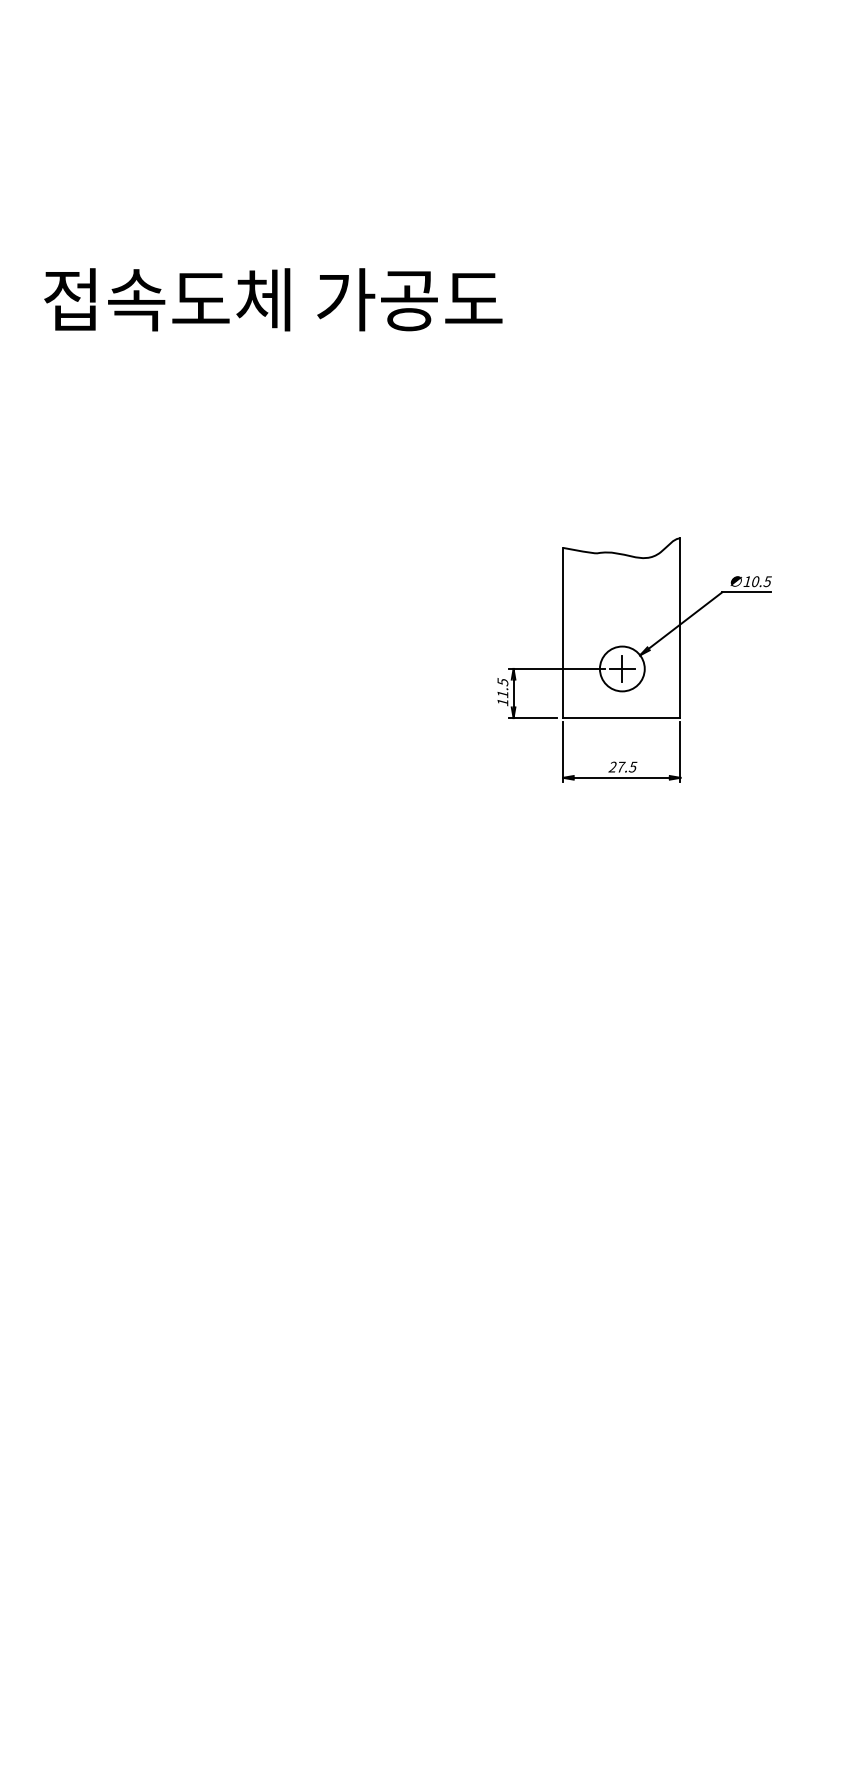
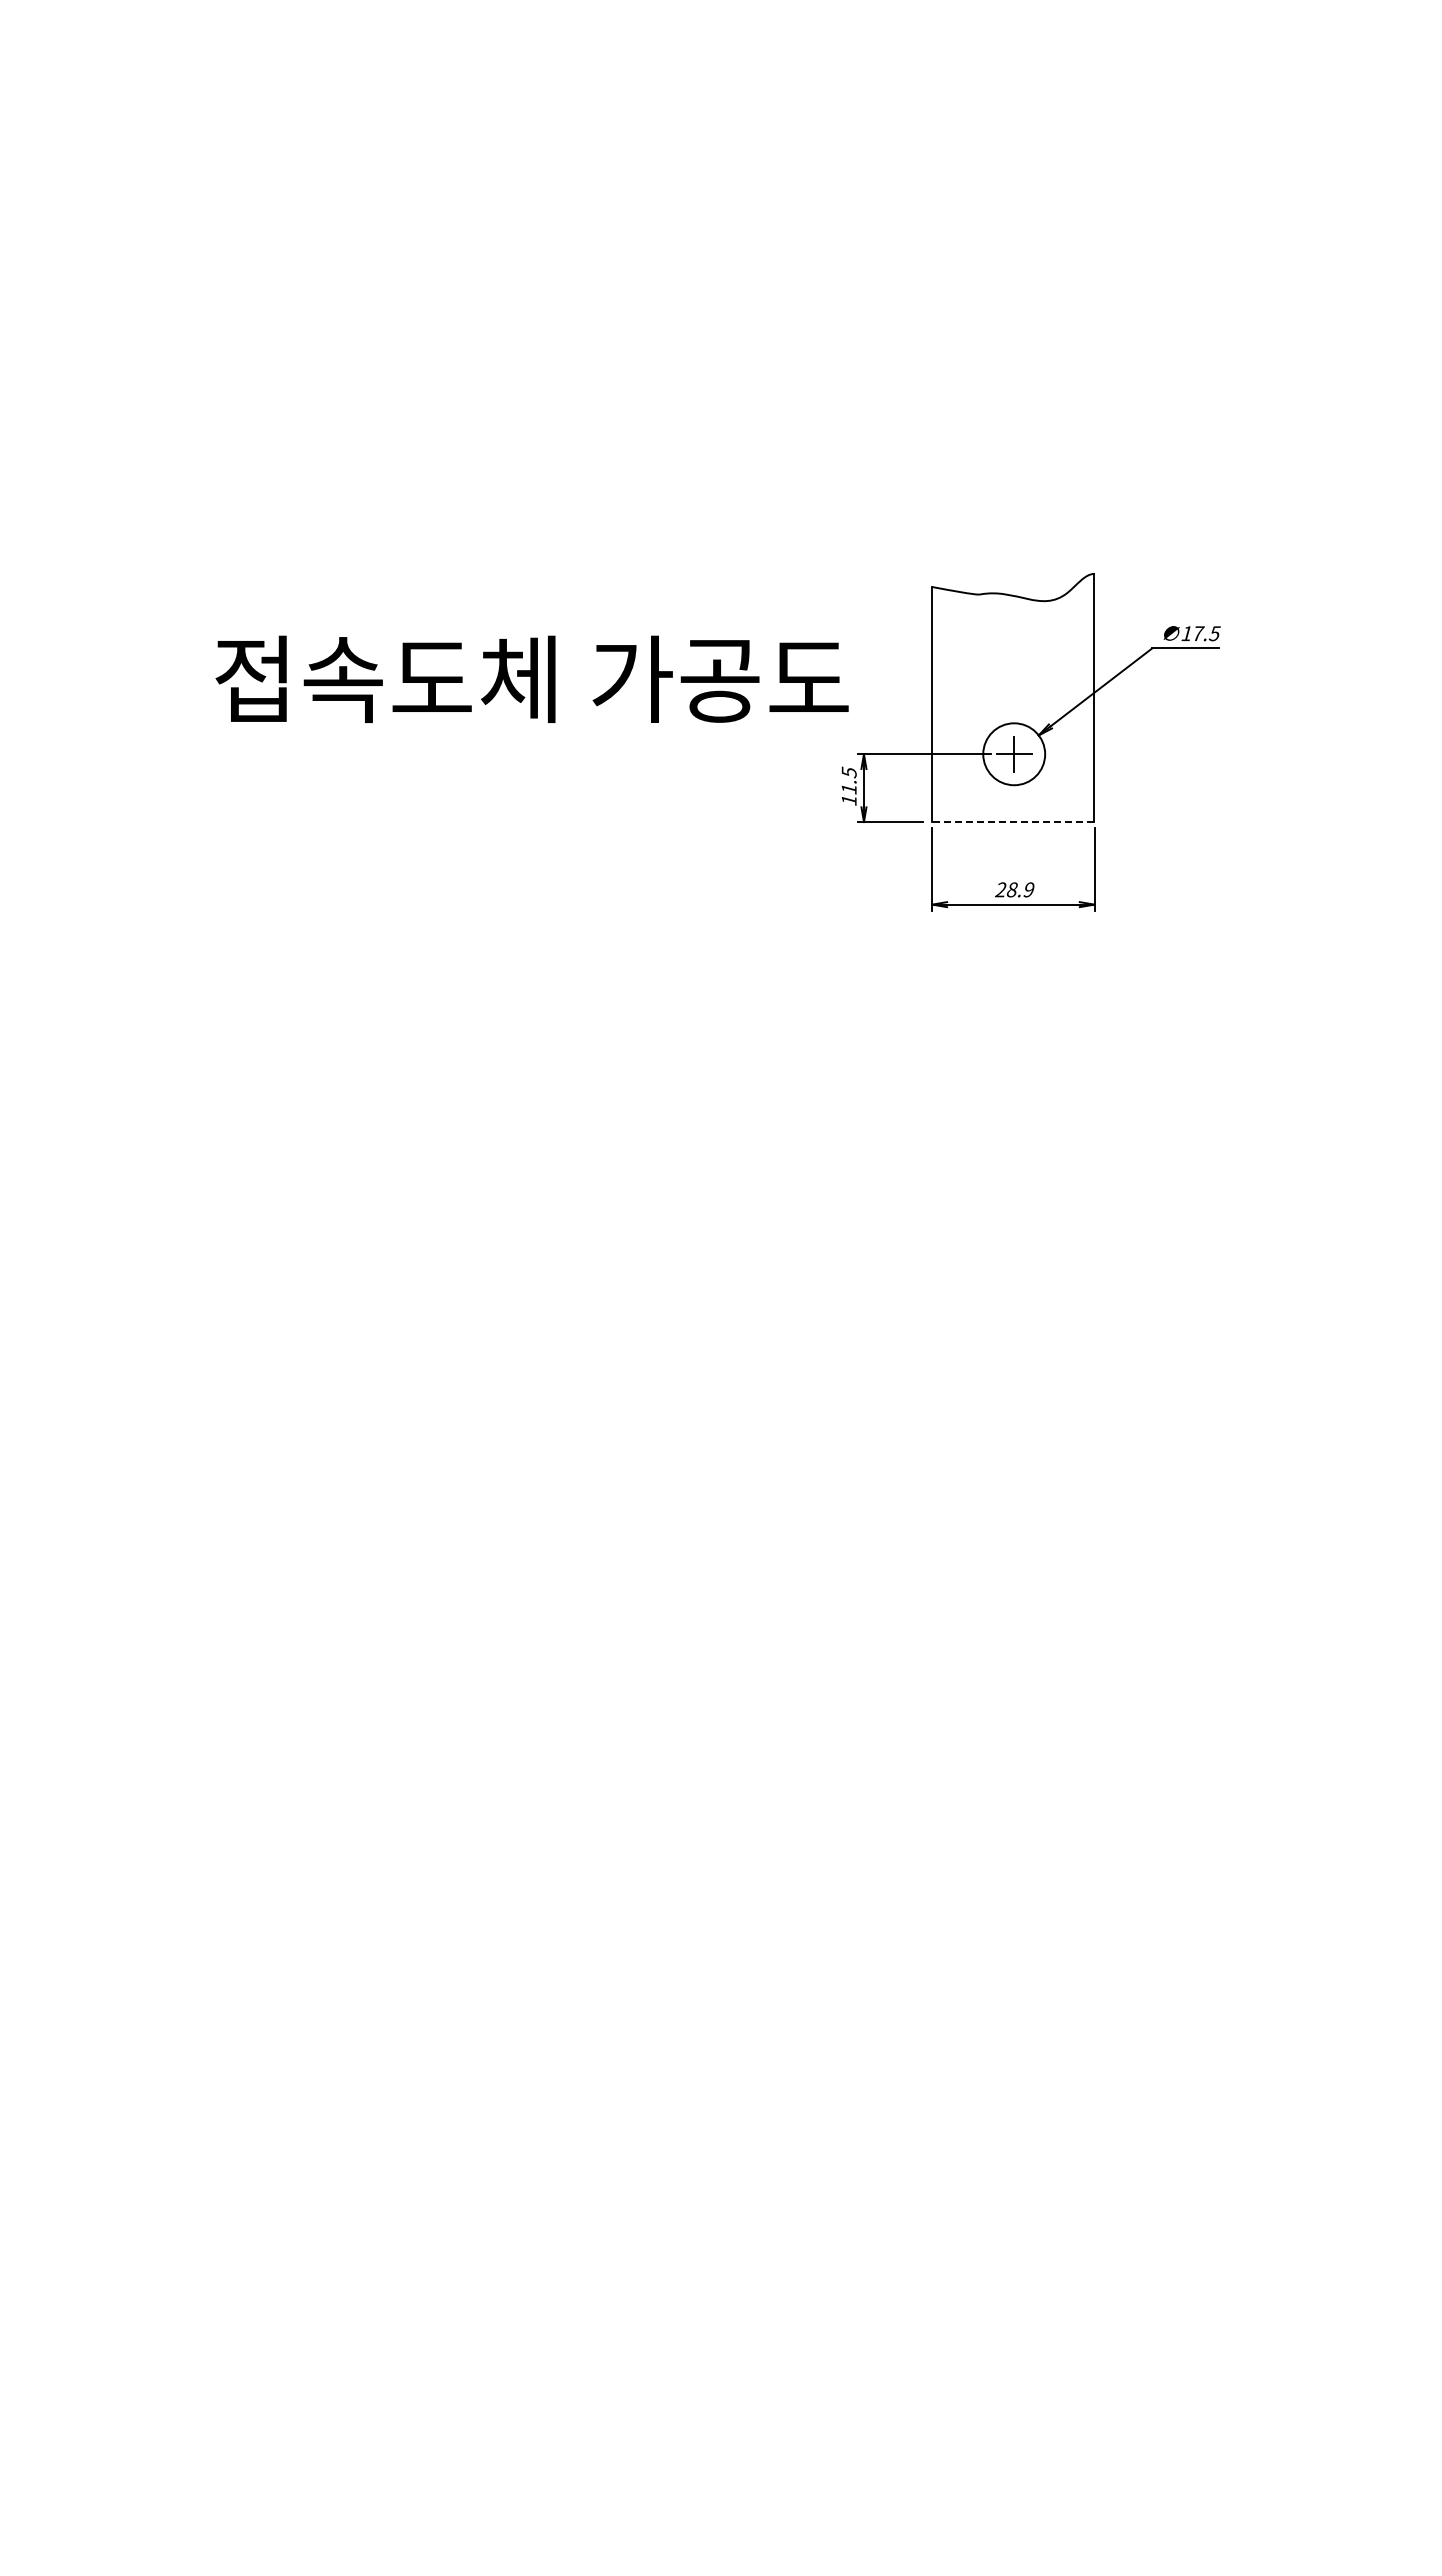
text: (272, 299) -> (531, 678), moved
text: (755, 581) -> (1198, 633), 10.5 -> 17.5
line: (621, 718) -> (1012, 822), solid -> dashed
text: (626, 766) -> (1020, 889), 27.5 -> 28.9

